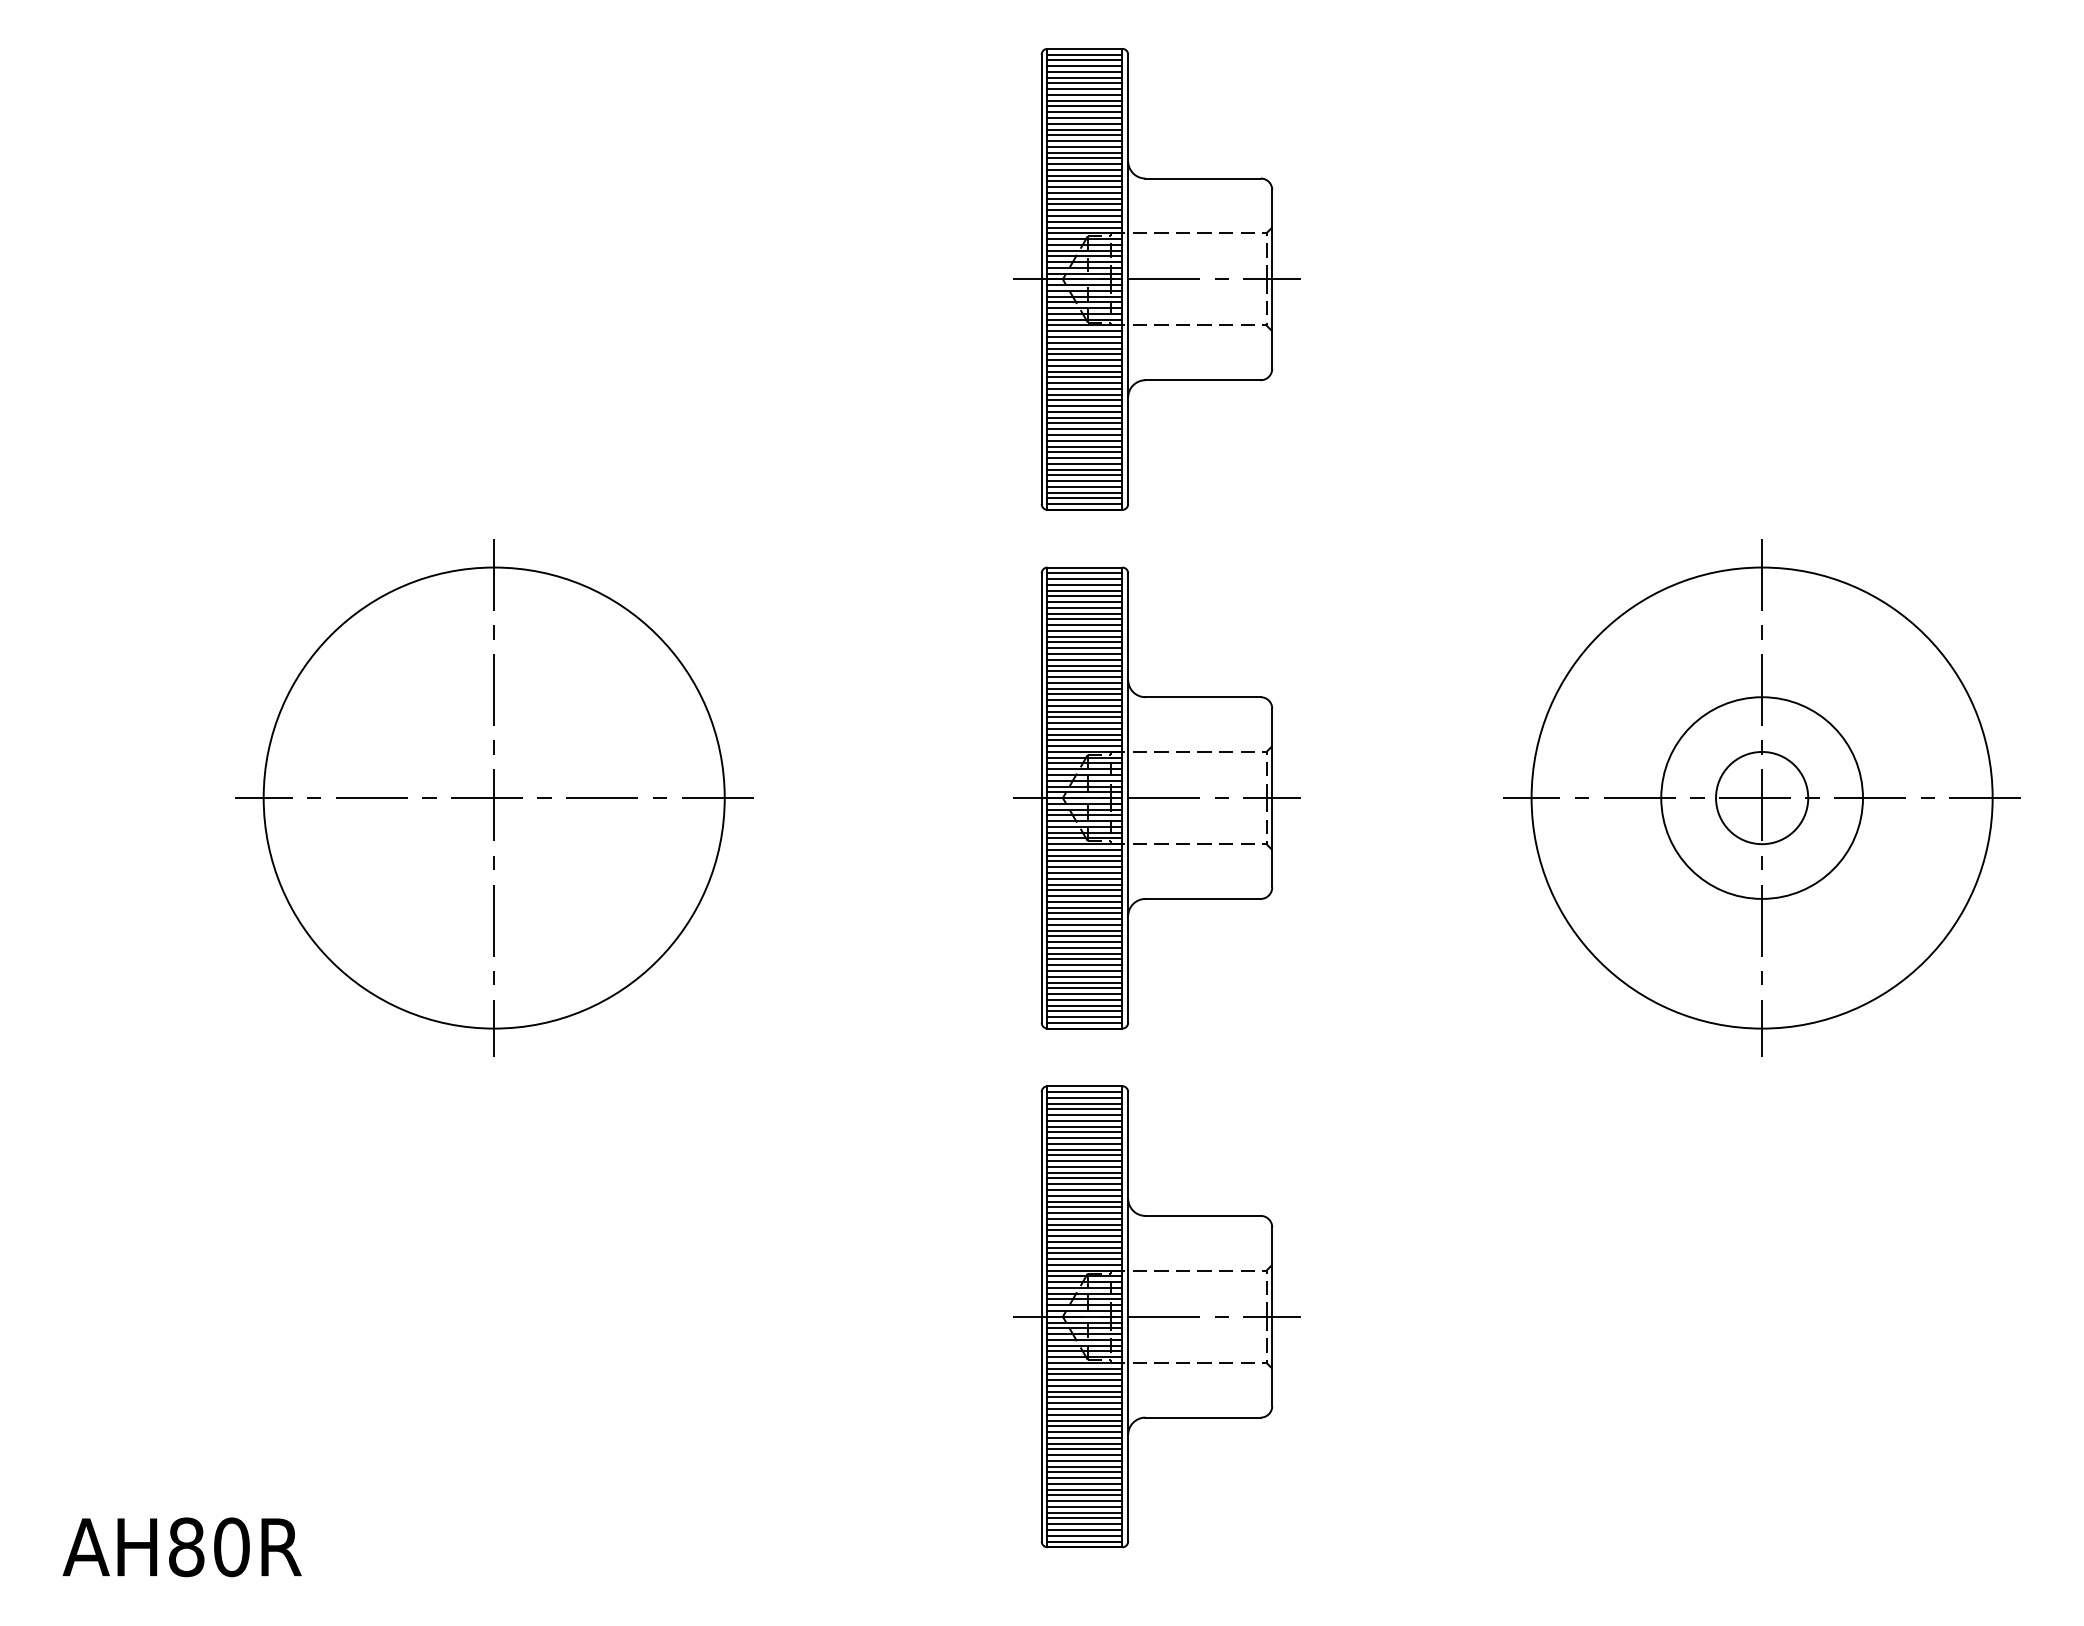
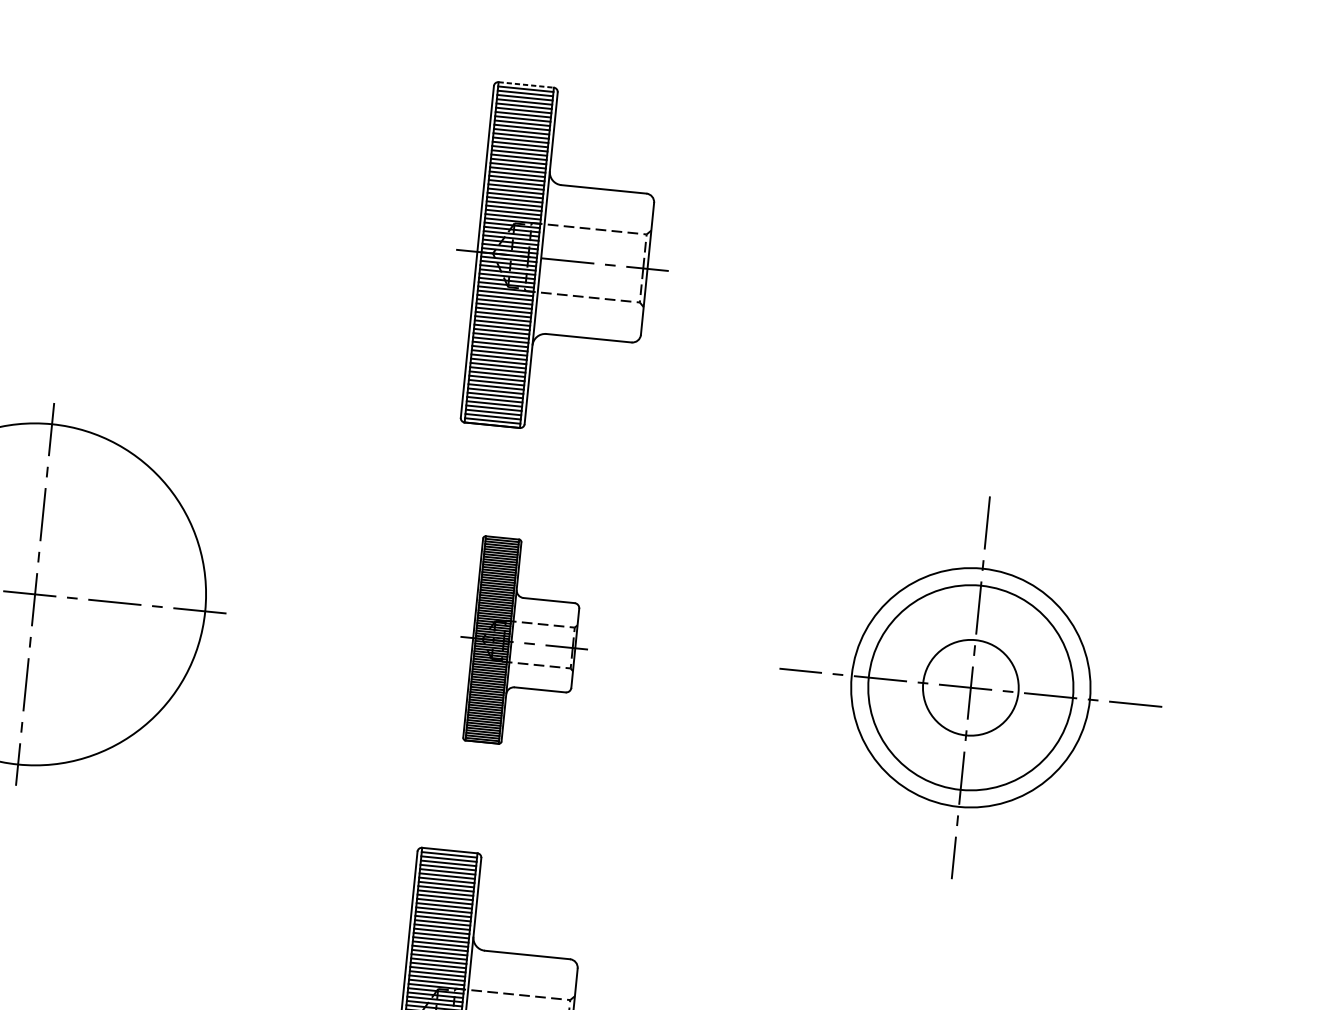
line: (1085, 48) -> (526, 84), solid -> dashed
part: (1156, 797) -> (523, 642), size x0.6
circle: (1761, 797) -> (970, 687), size x0.6
circle: (1761, 797) -> (970, 687), size x1.6
circle: (1762, 797) -> (971, 687), size x1.4

